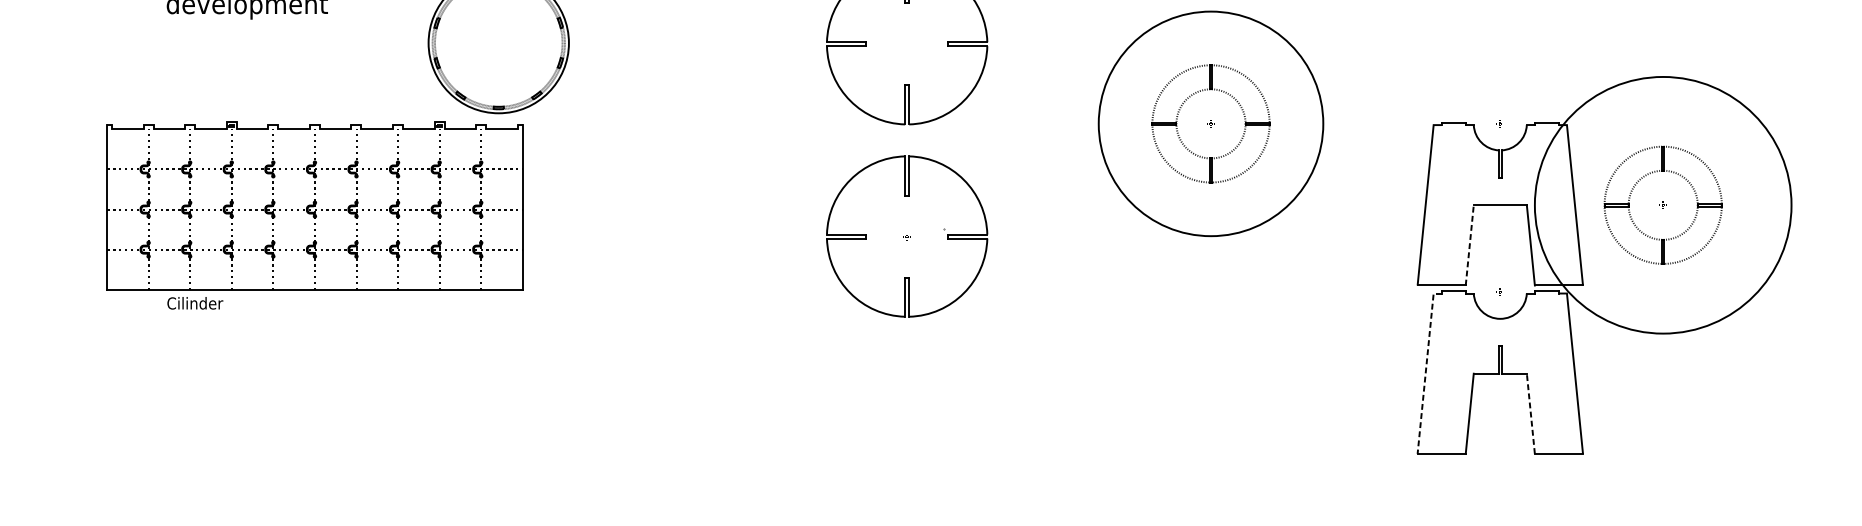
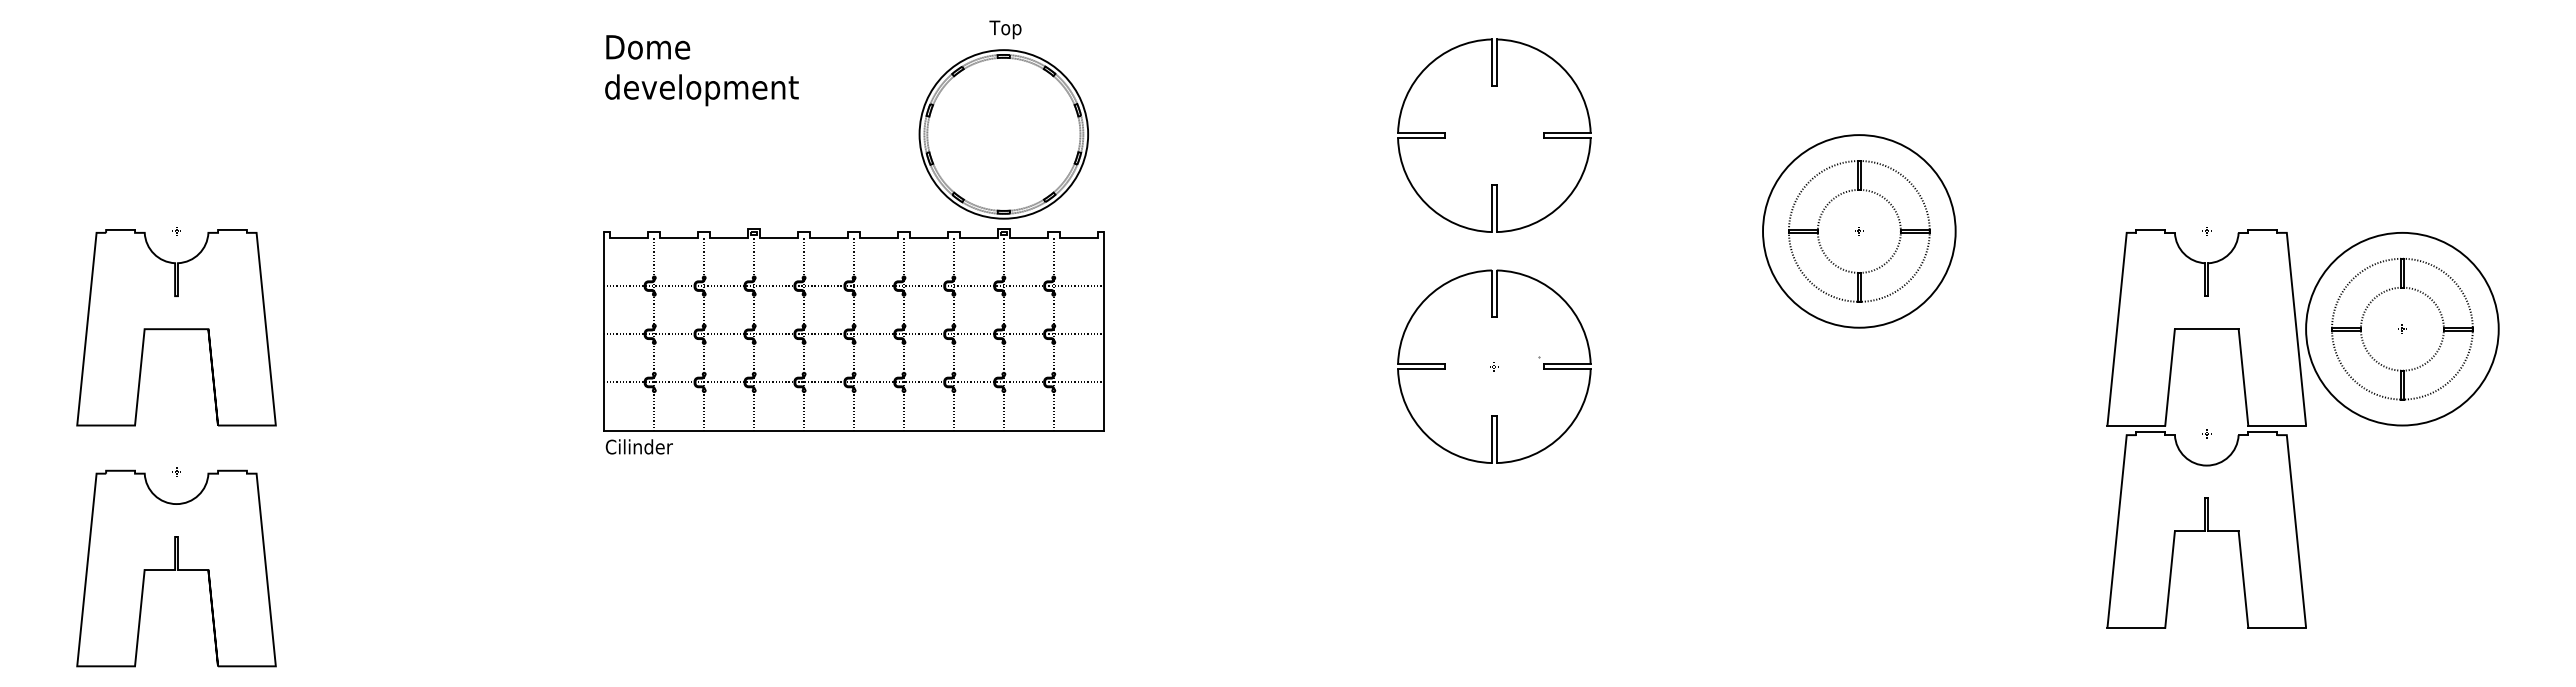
circle: (1211, 123) -> (1859, 231), size x0.71
circle: (1663, 204) -> (2402, 328), size x0.62
part: (314, 205) -> (853, 329), moved
line: (1470, 244) -> (2170, 376), dashed -> solid
line: (1425, 369) -> (2117, 526), dashed -> solid
line: (1530, 413) -> (2243, 579), dashed -> solid

